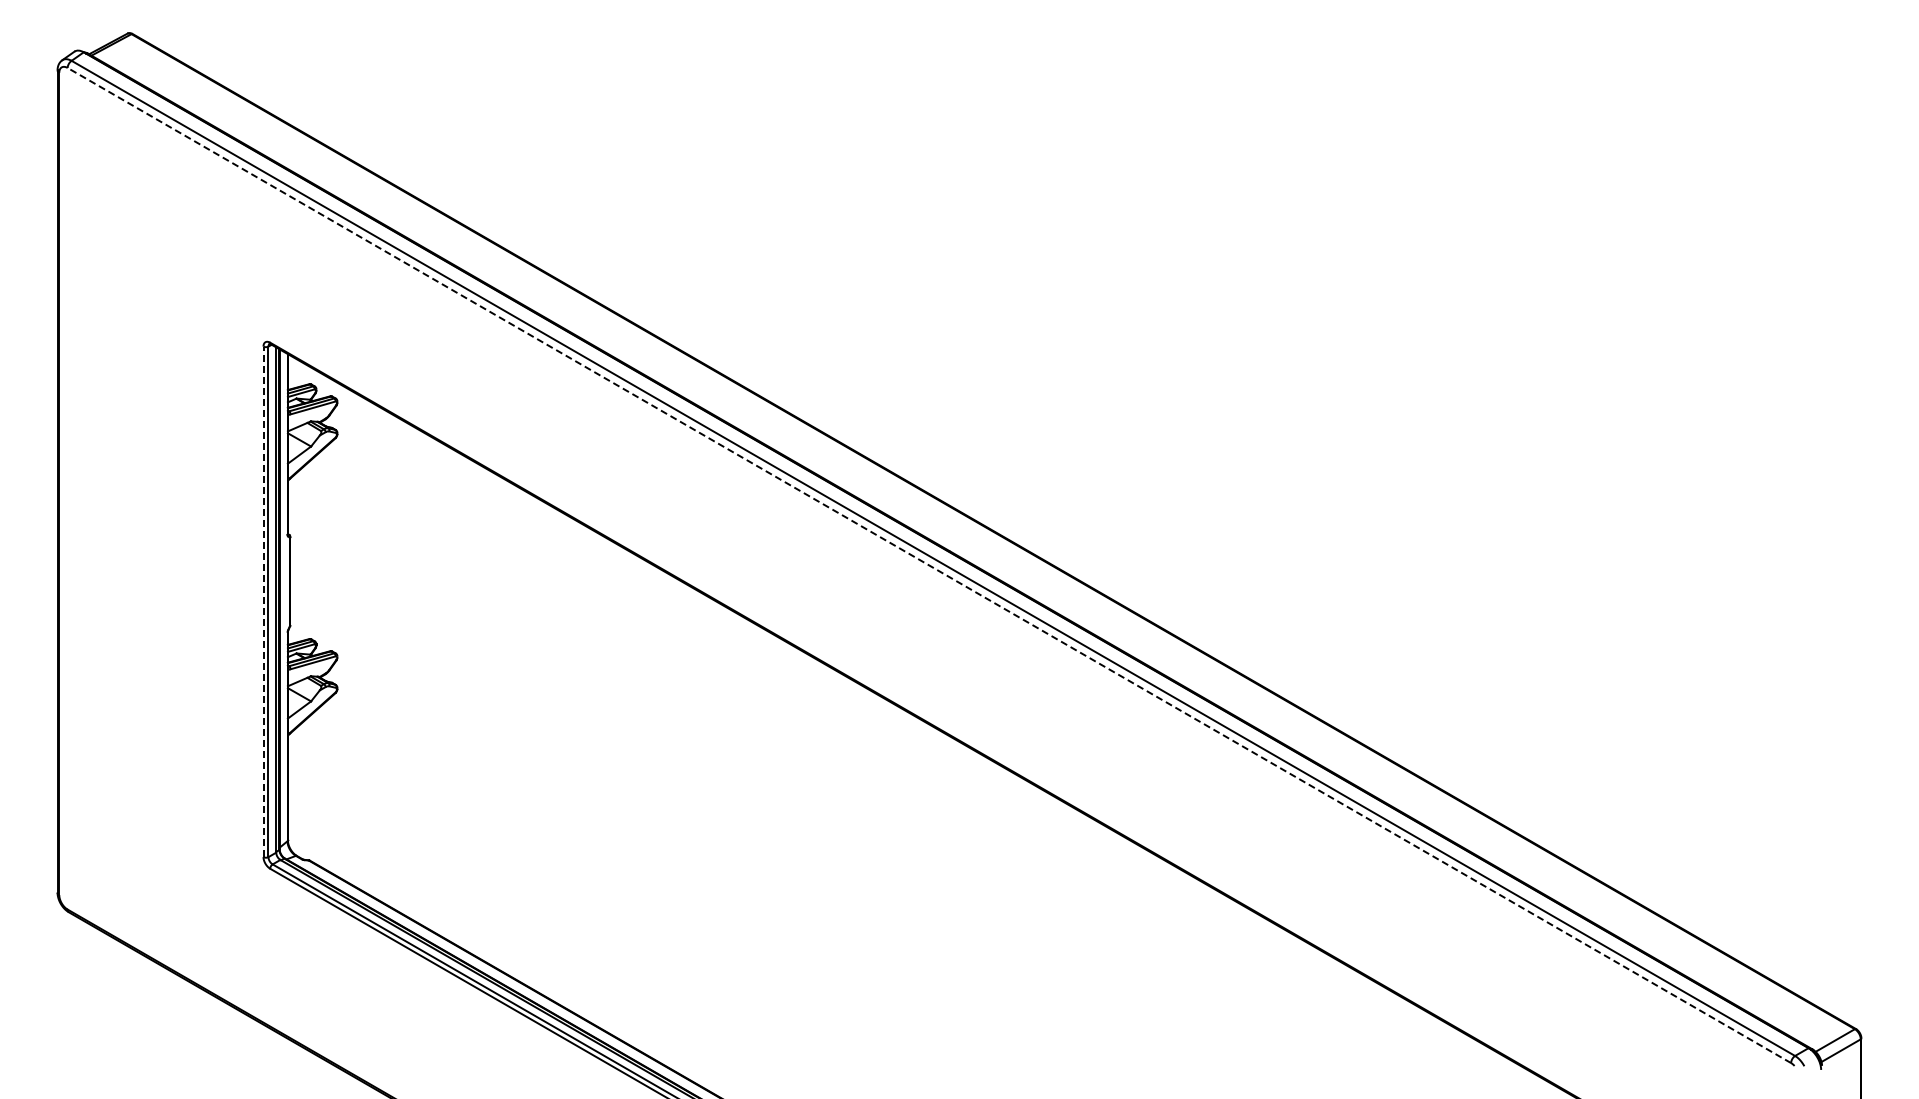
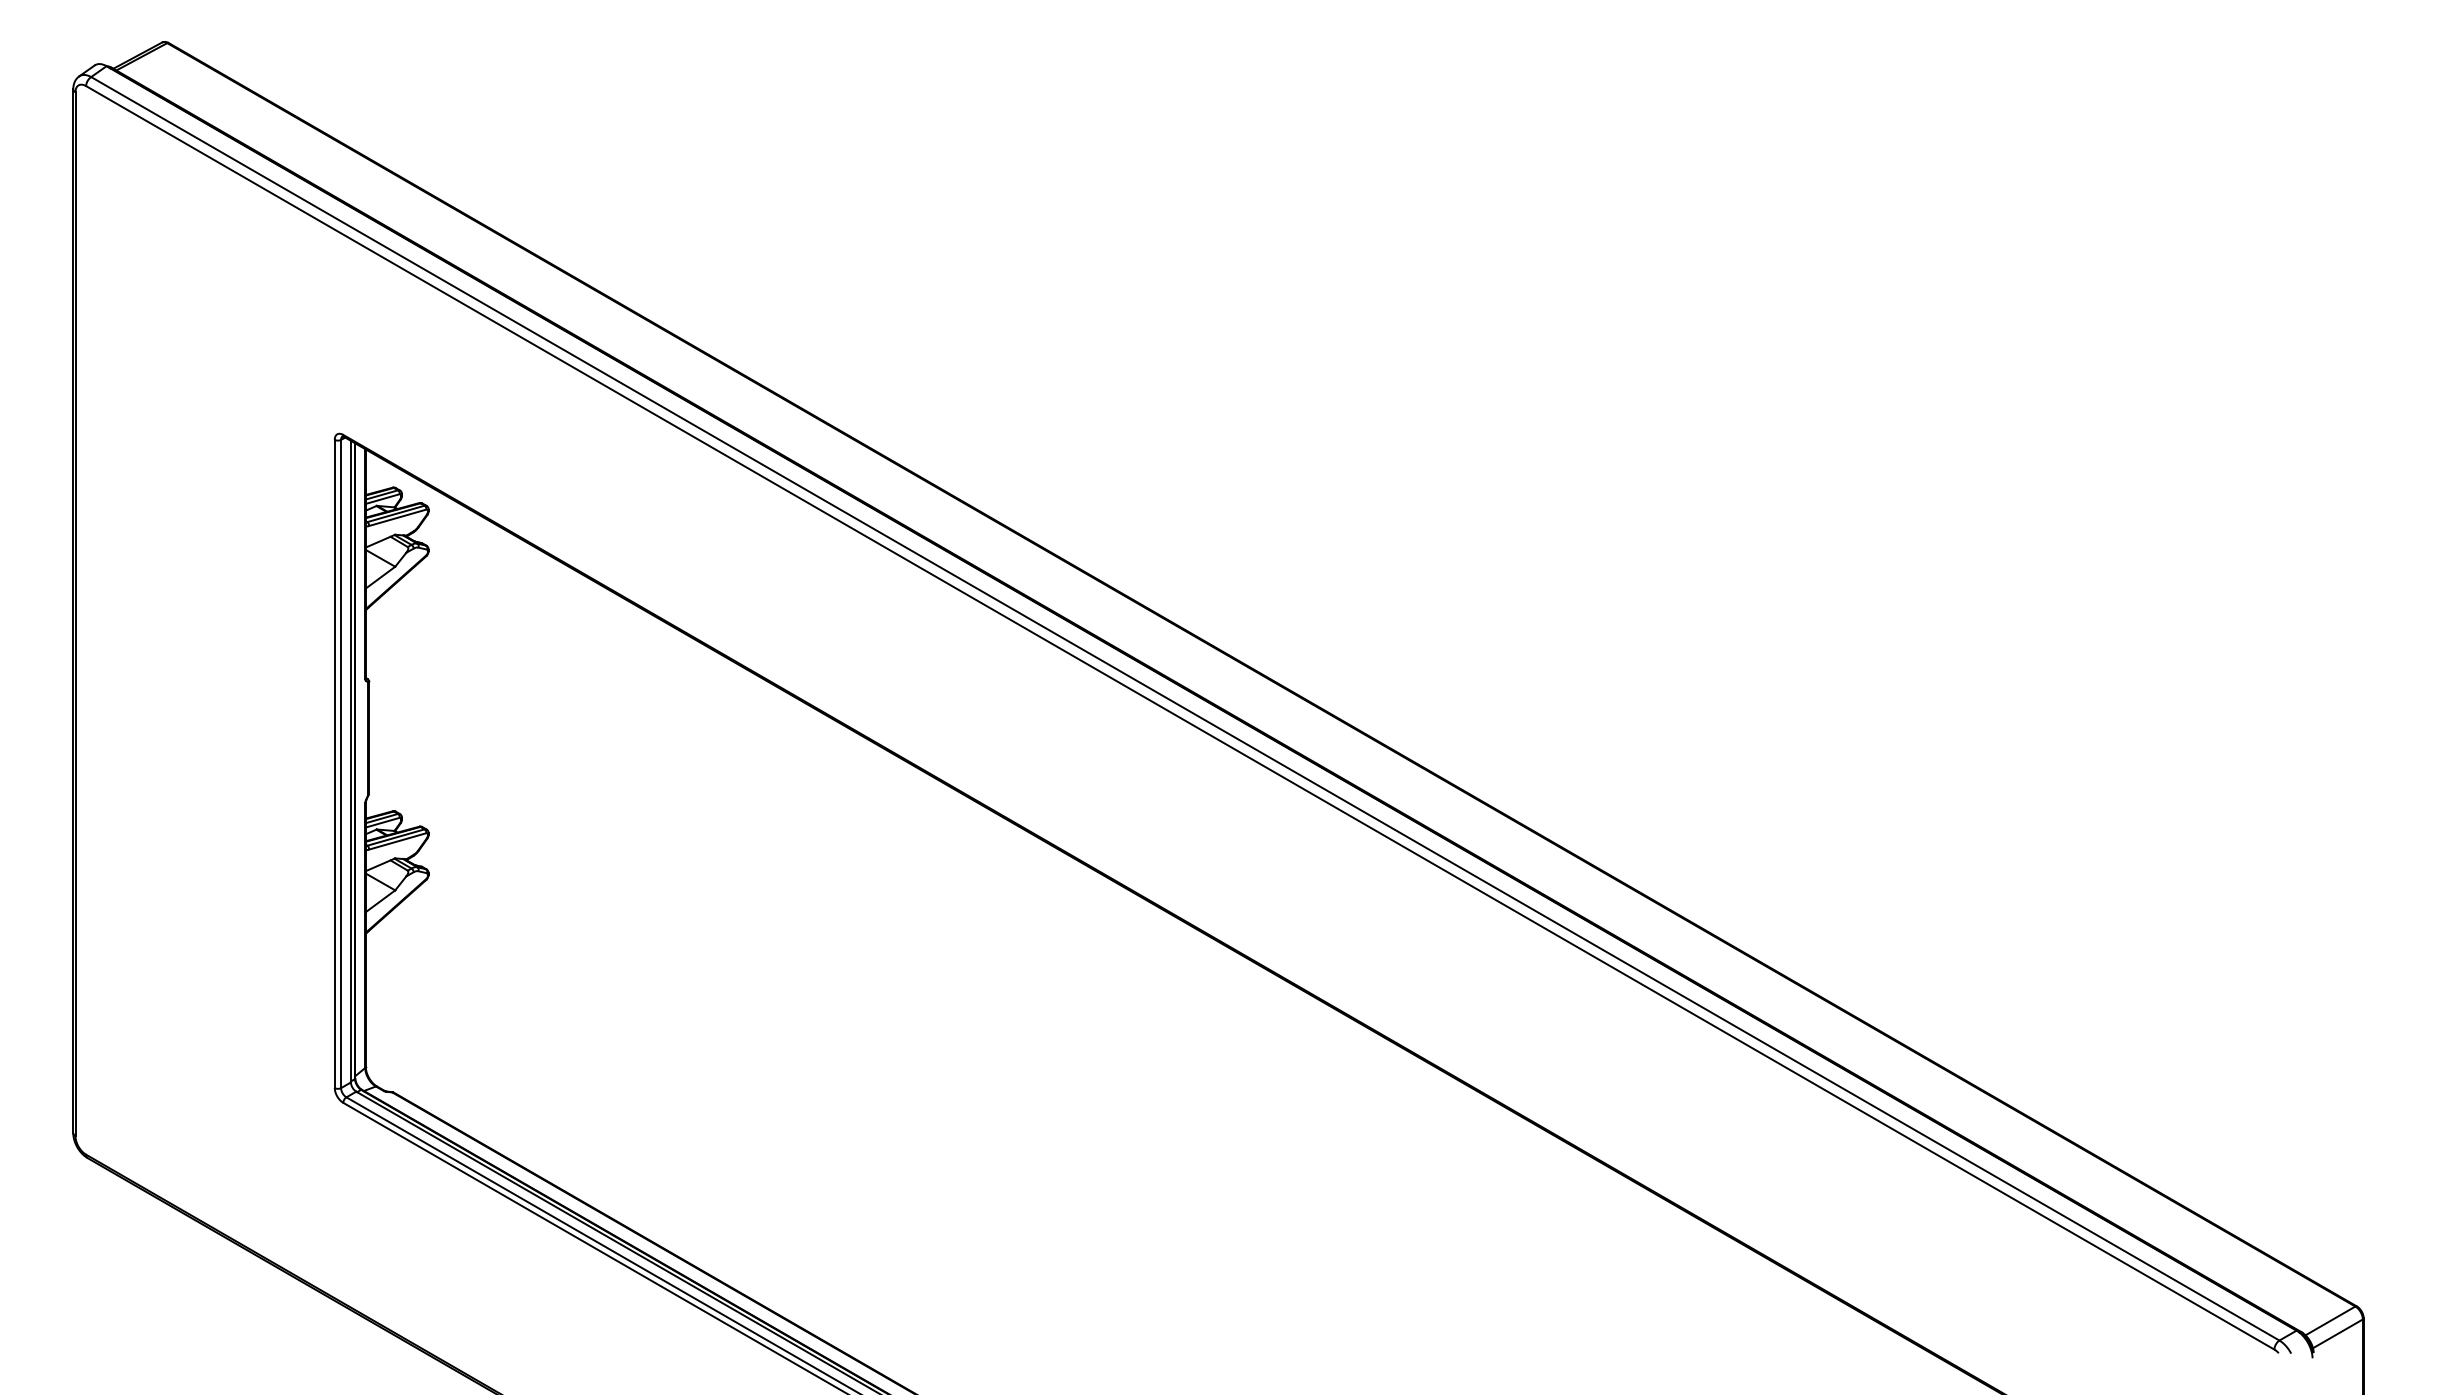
line: (928, 565) -> (1179, 717), dashed -> solid
line: (263, 601) -> (334, 763), dashed -> solid

